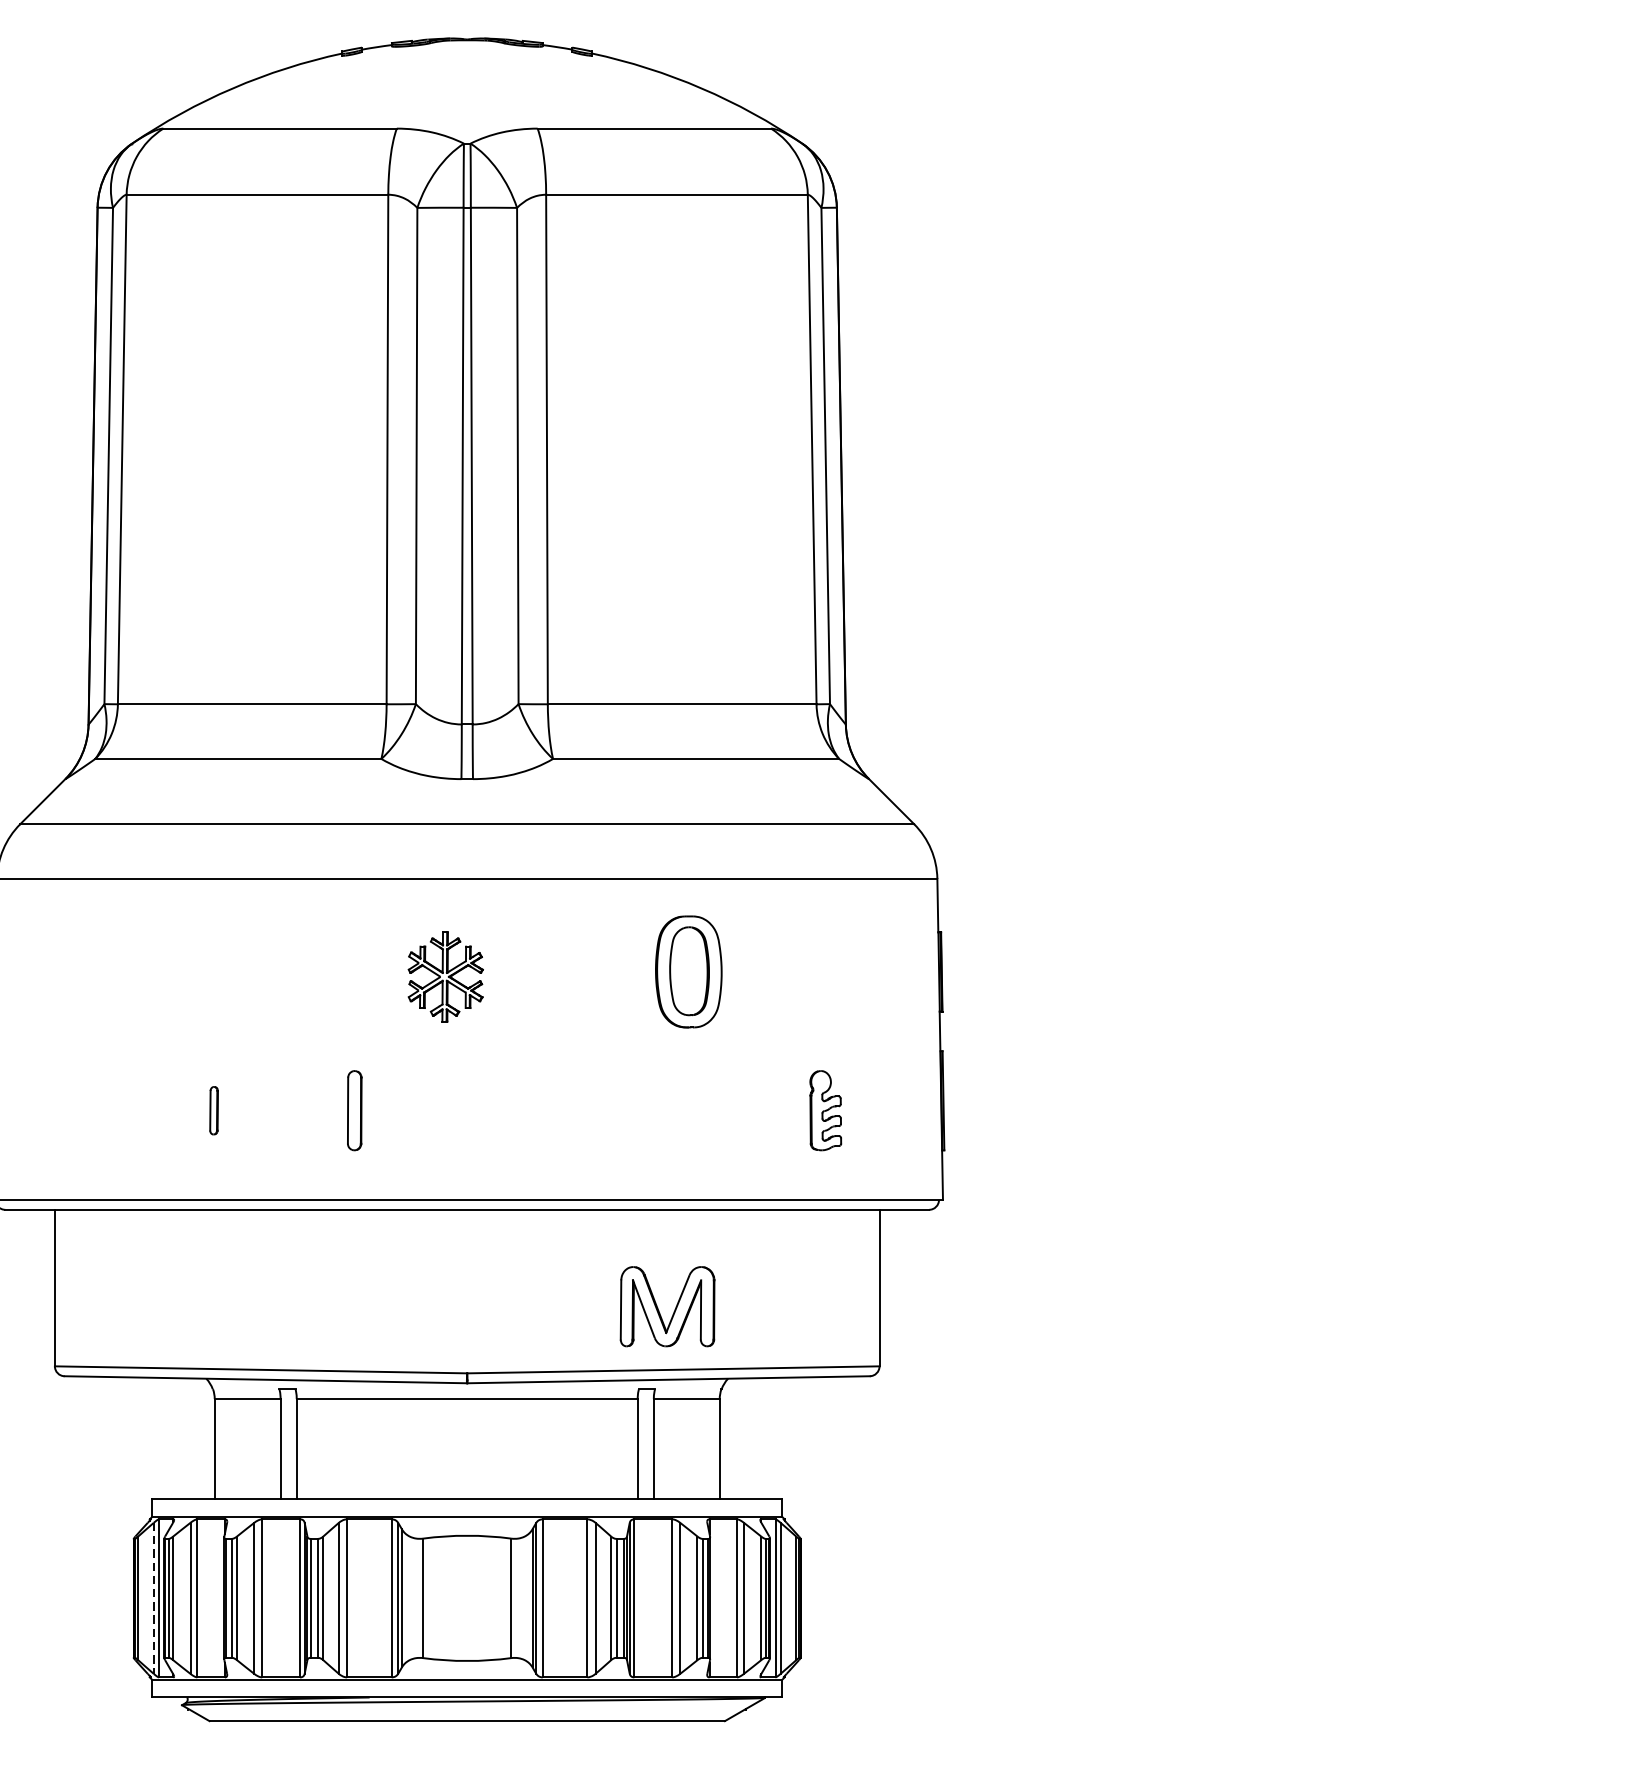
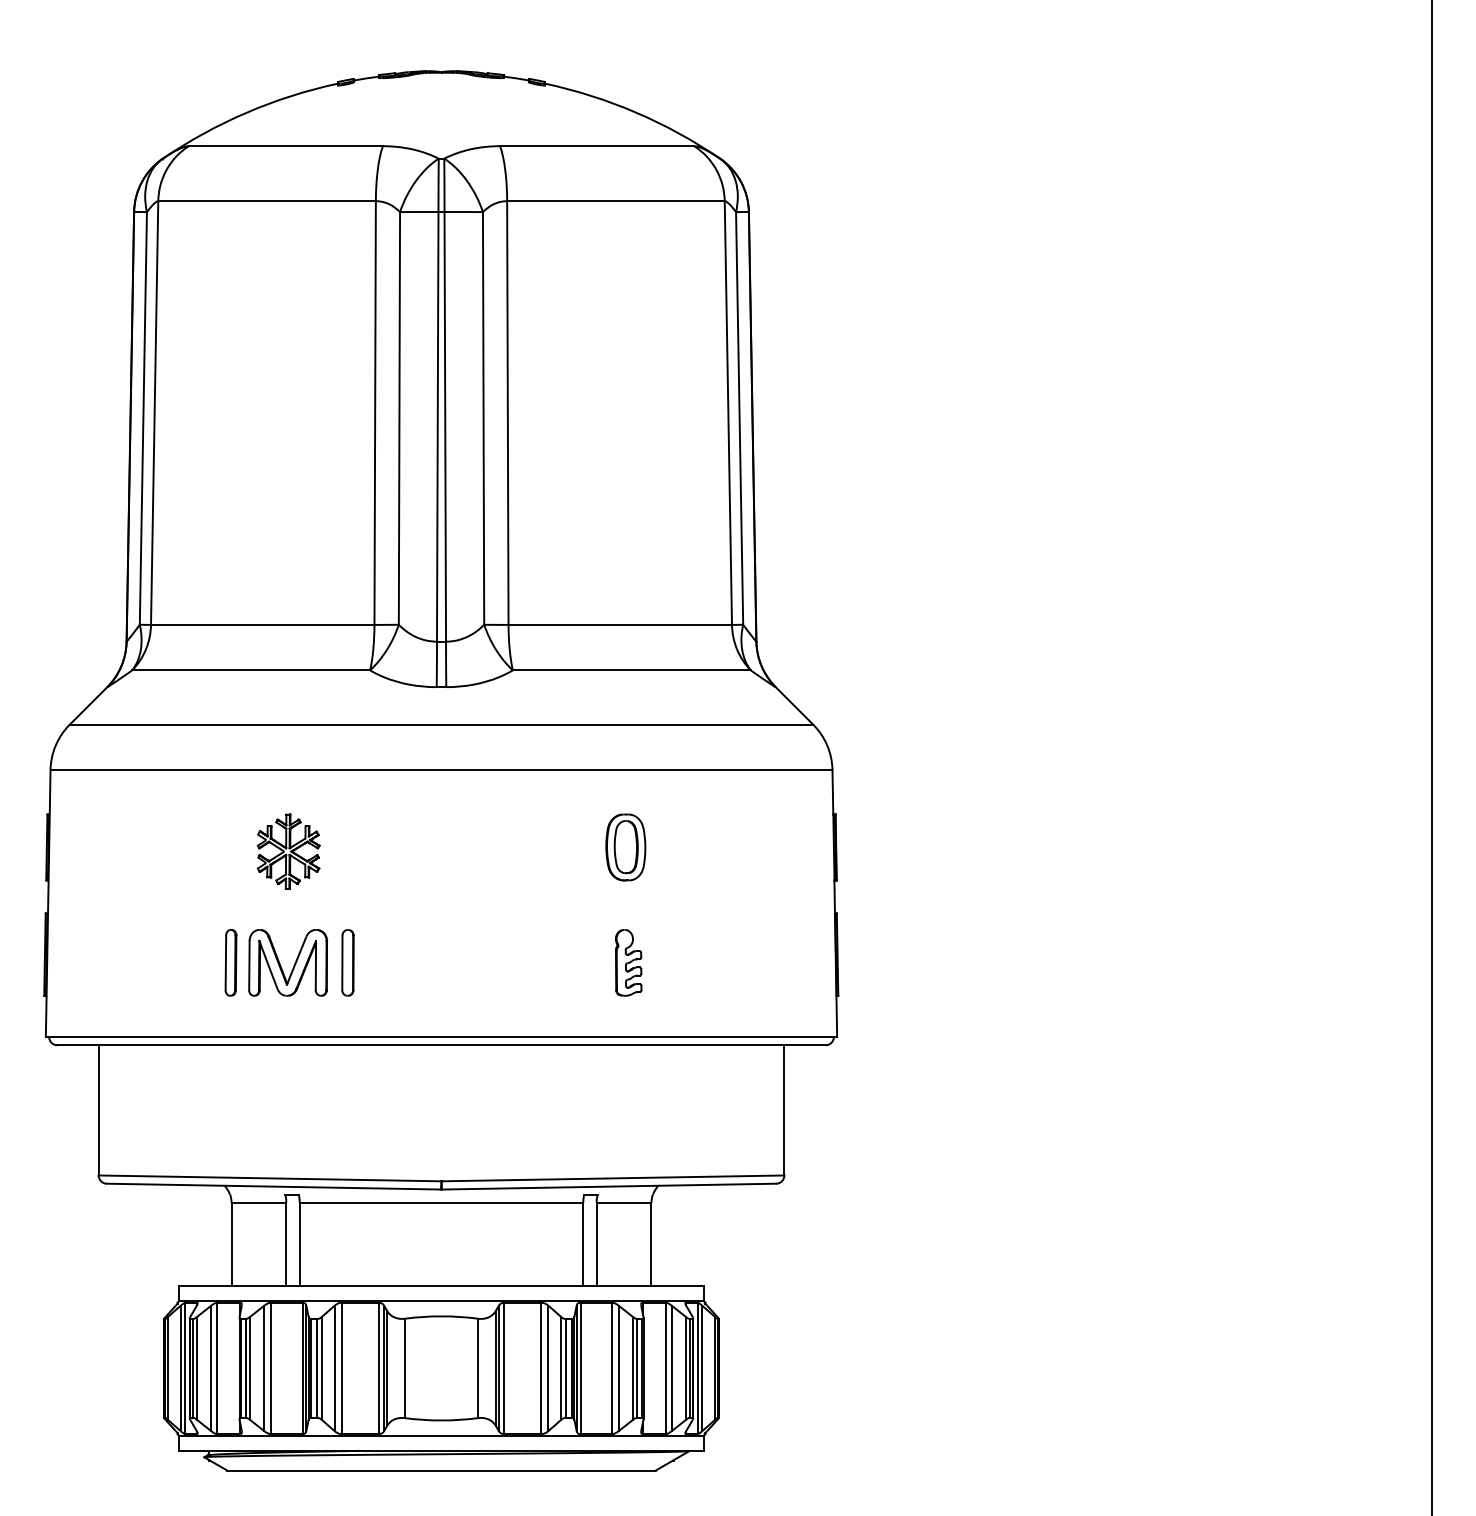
part: (688, 971) -> (625, 847), size x0.71
part: (445, 976) -> (288, 851), moved
part: (213, 1110) -> (230, 962), size x1.67
part: (825, 1110) -> (628, 962), moved
part: (668, 1306) -> (288, 962), moved
line: (153, 1598) -> (180, 1368), dashed -> solid

